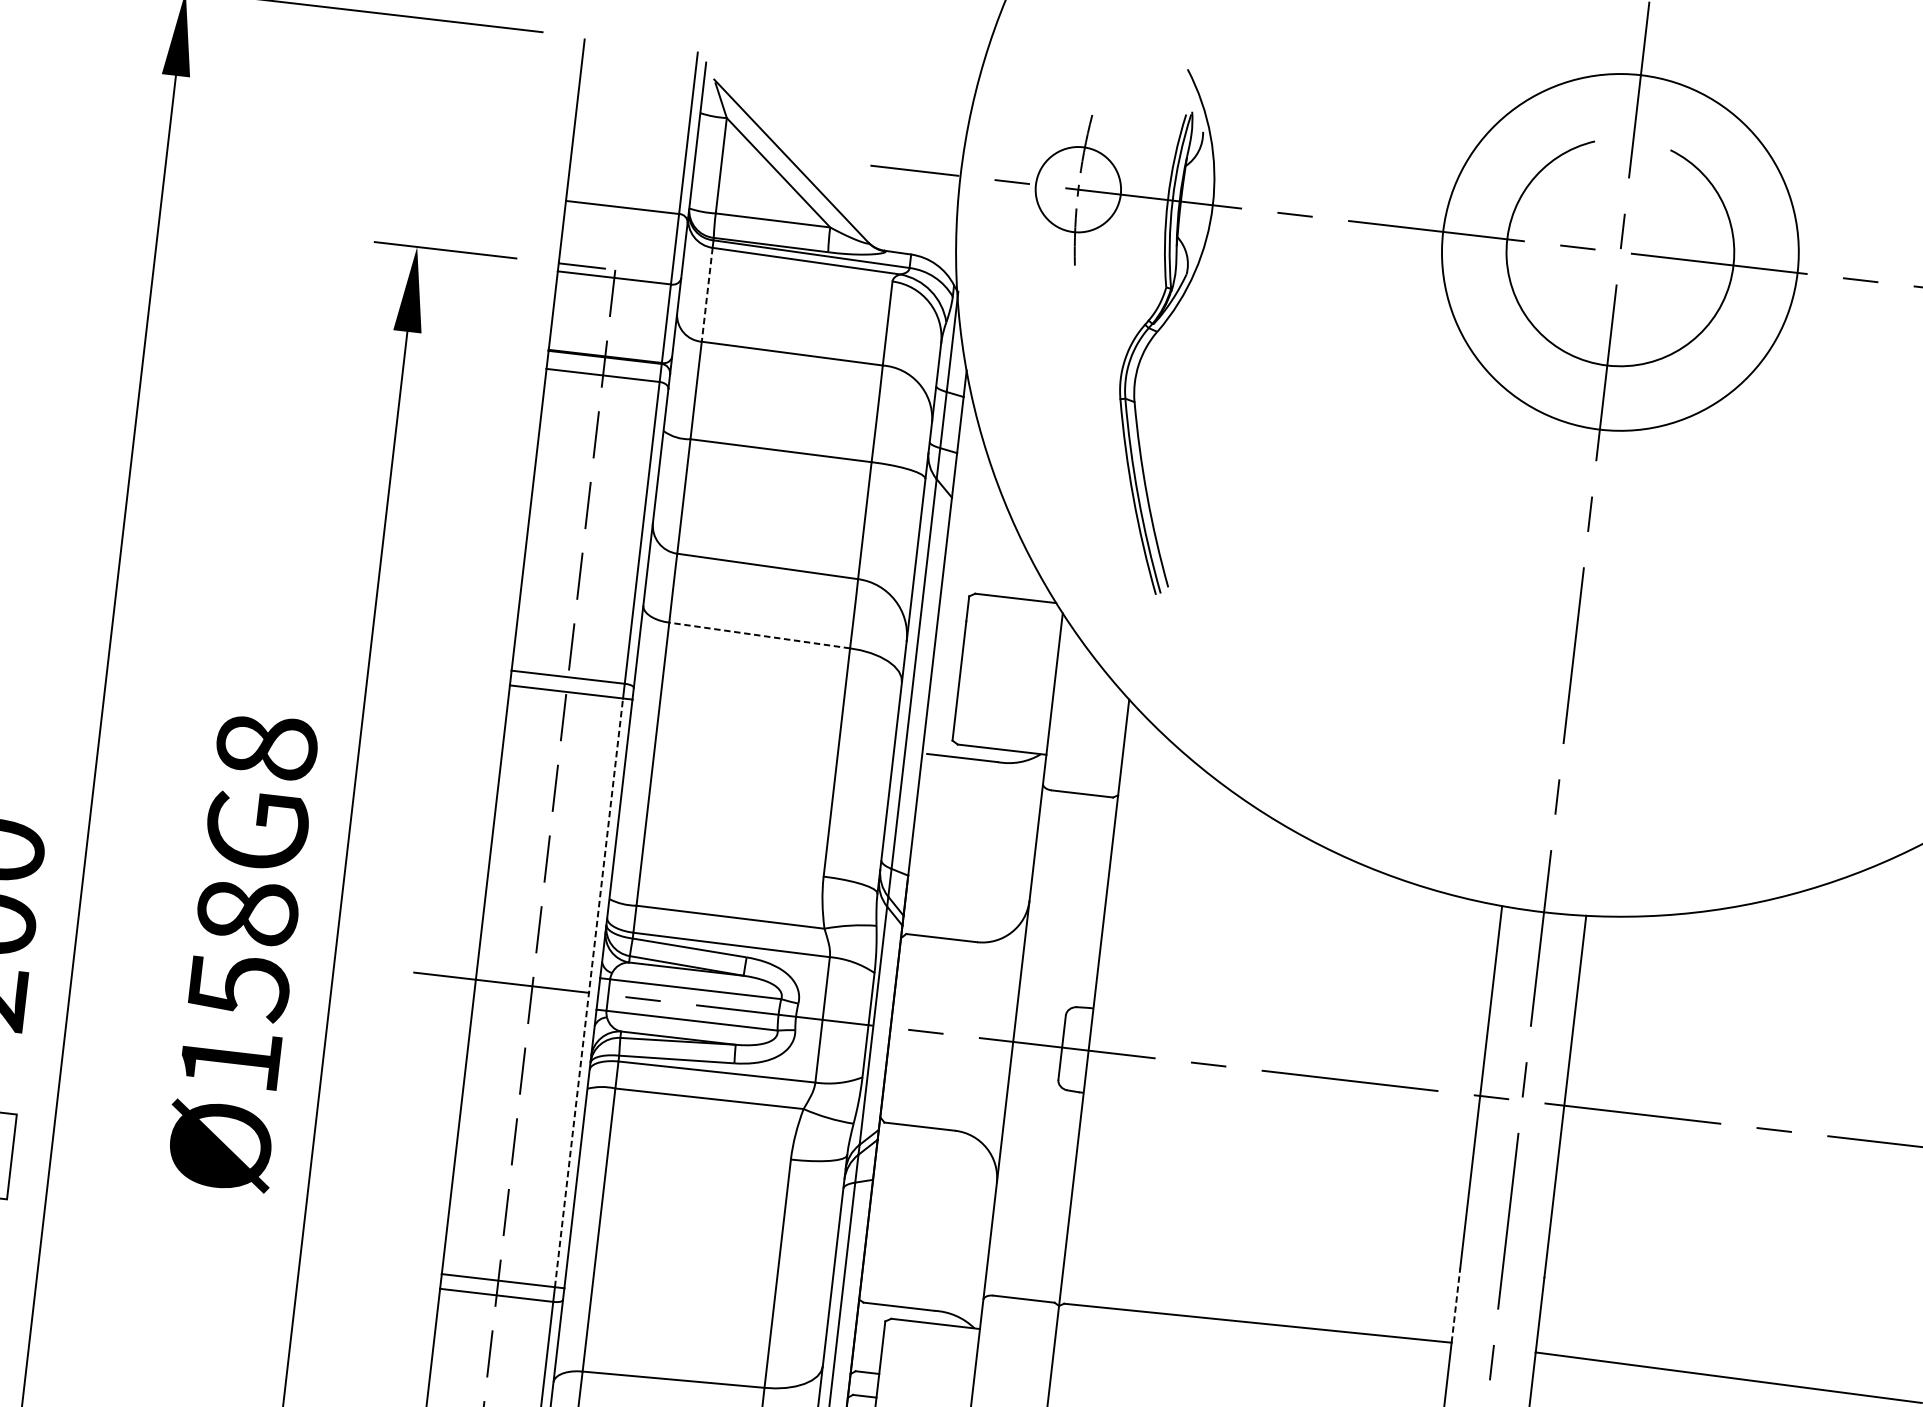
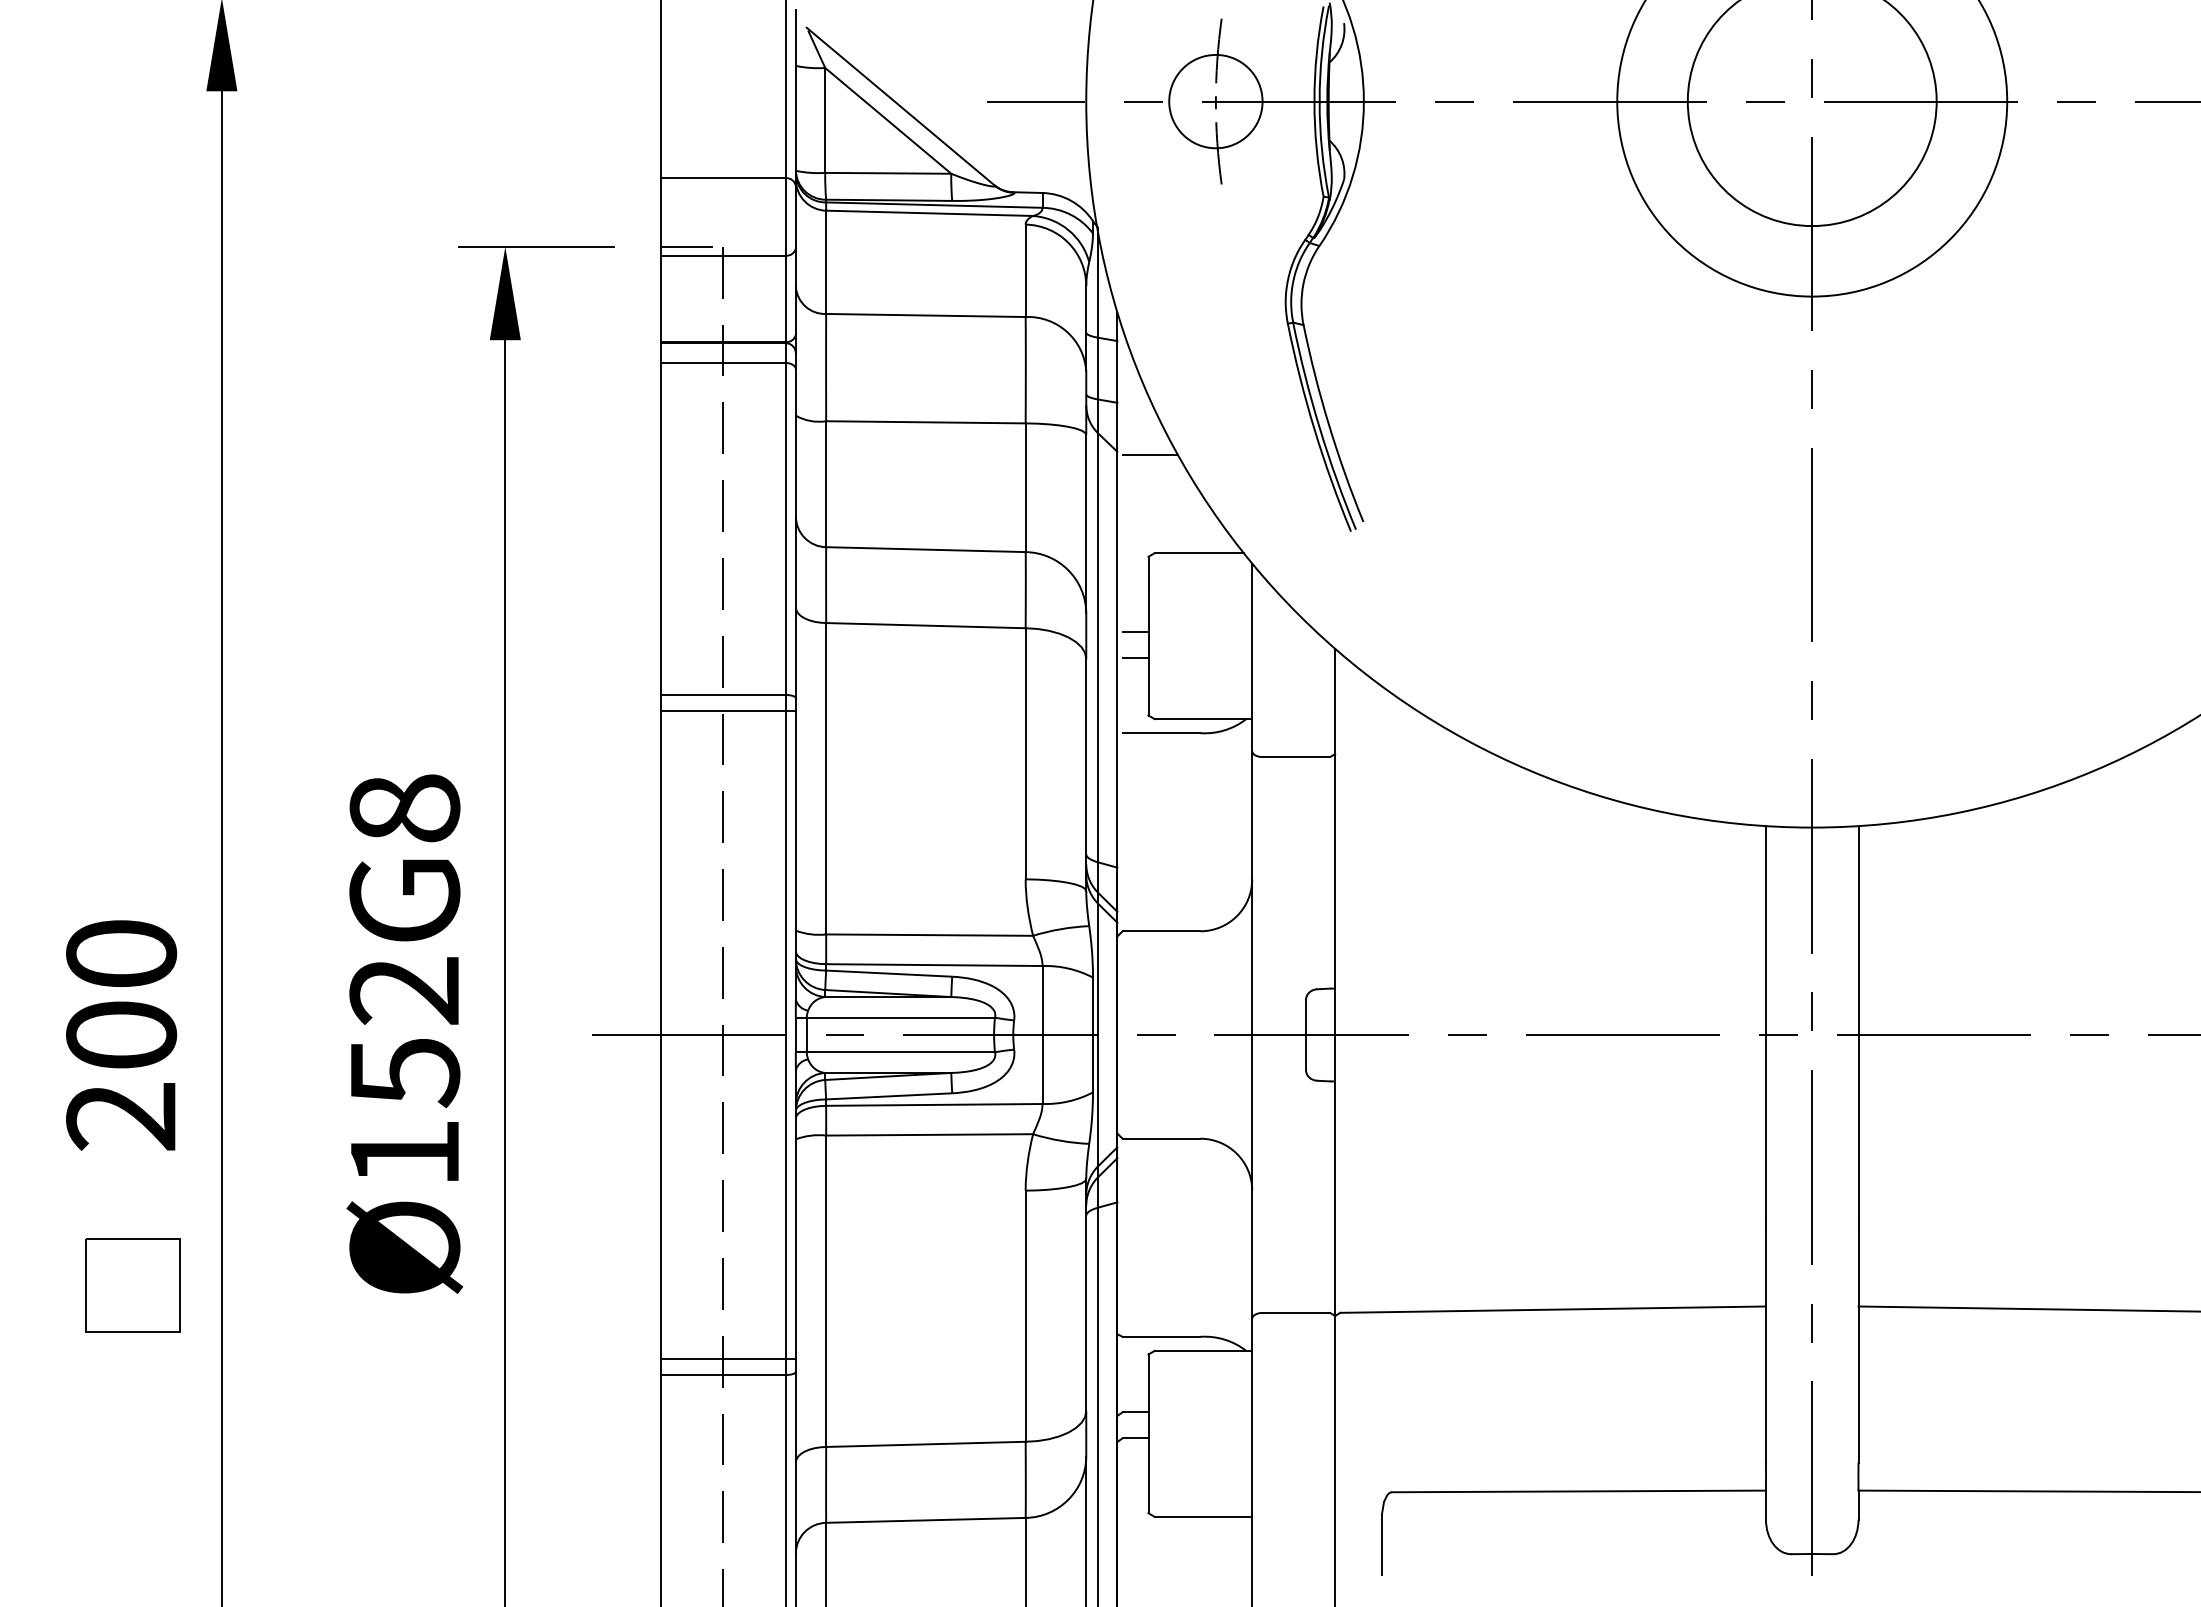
line: (707, 294) -> (826, 262), dashed -> solid
line: (980, 503) -> (1149, 454), added
line: (759, 635) -> (925, 625), dashed -> solid
line: (949, 662) -> (1135, 631), added
line: (946, 686) -> (1135, 657), added
text: (247, 912) -> (404, 990), Ø158G8 -> Ø152G8
line: (588, 993) -> (785, 1035), dashed -> solid
line: (1455, 1304) -> (1765, 1264), dashed -> solid

